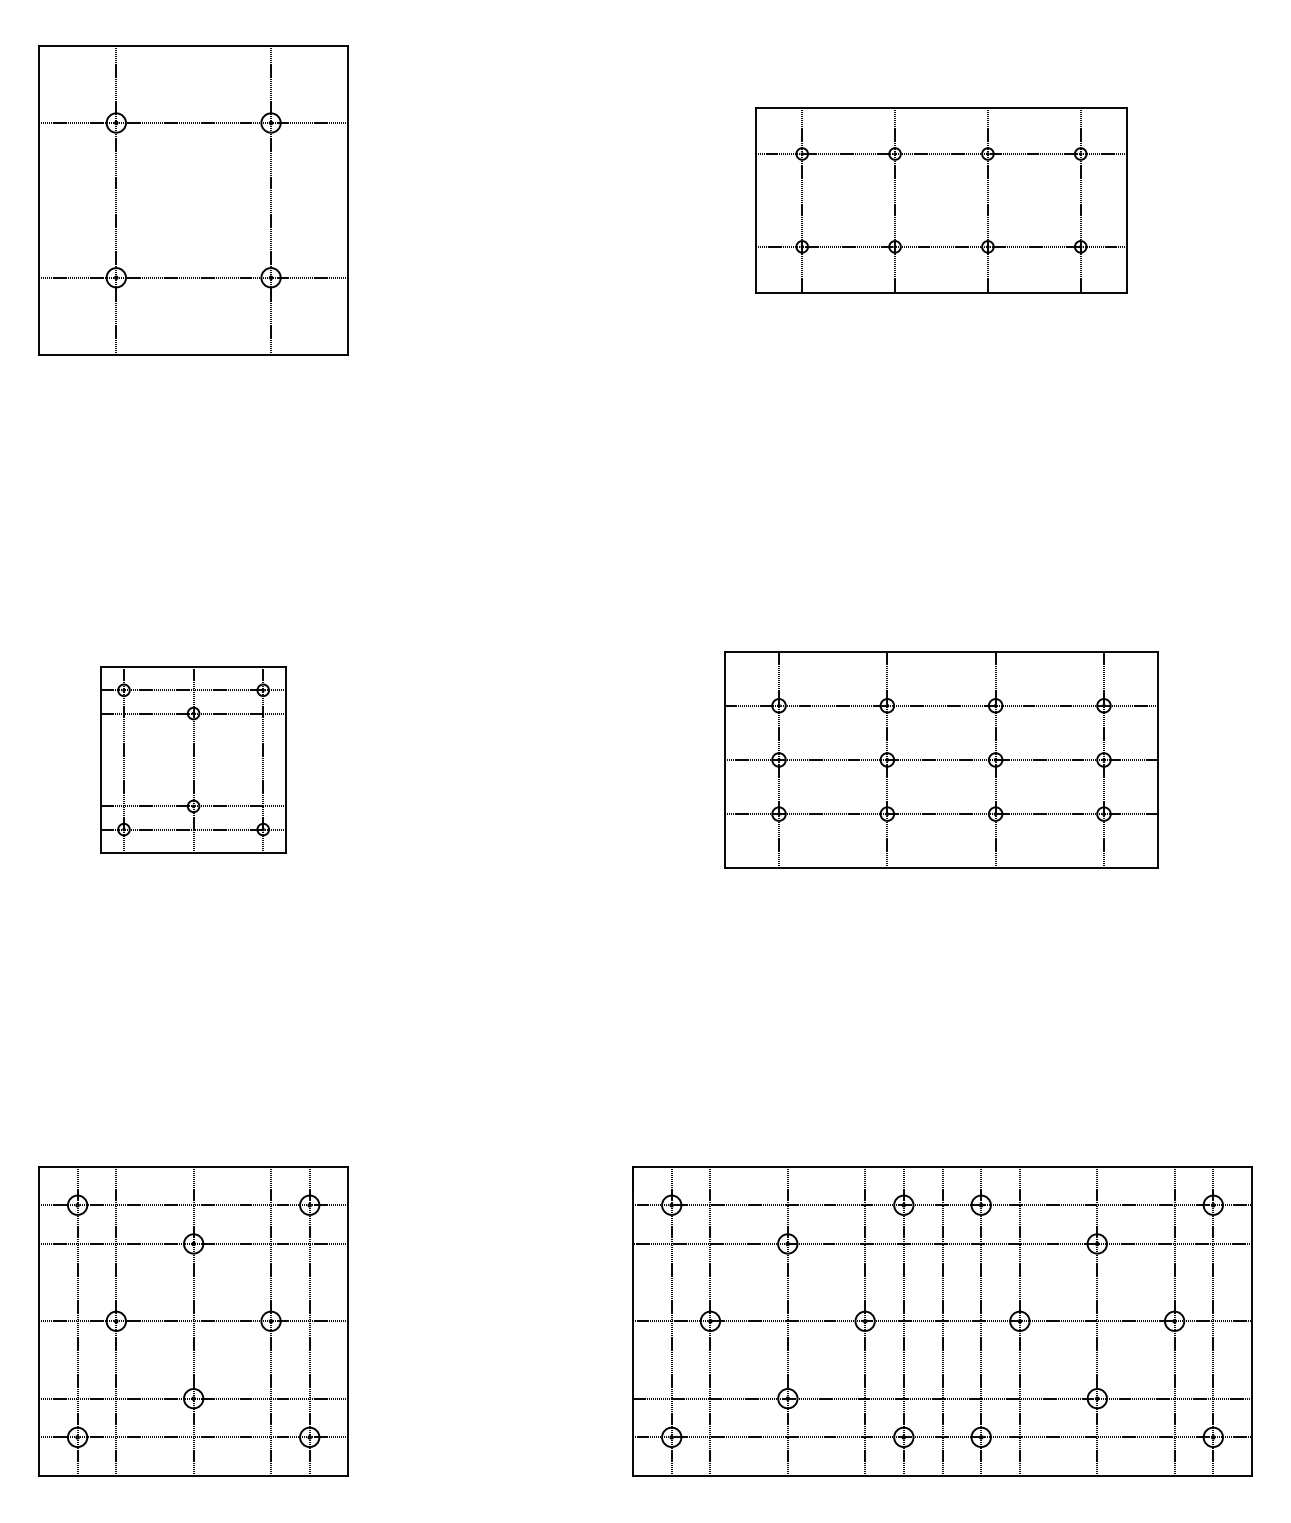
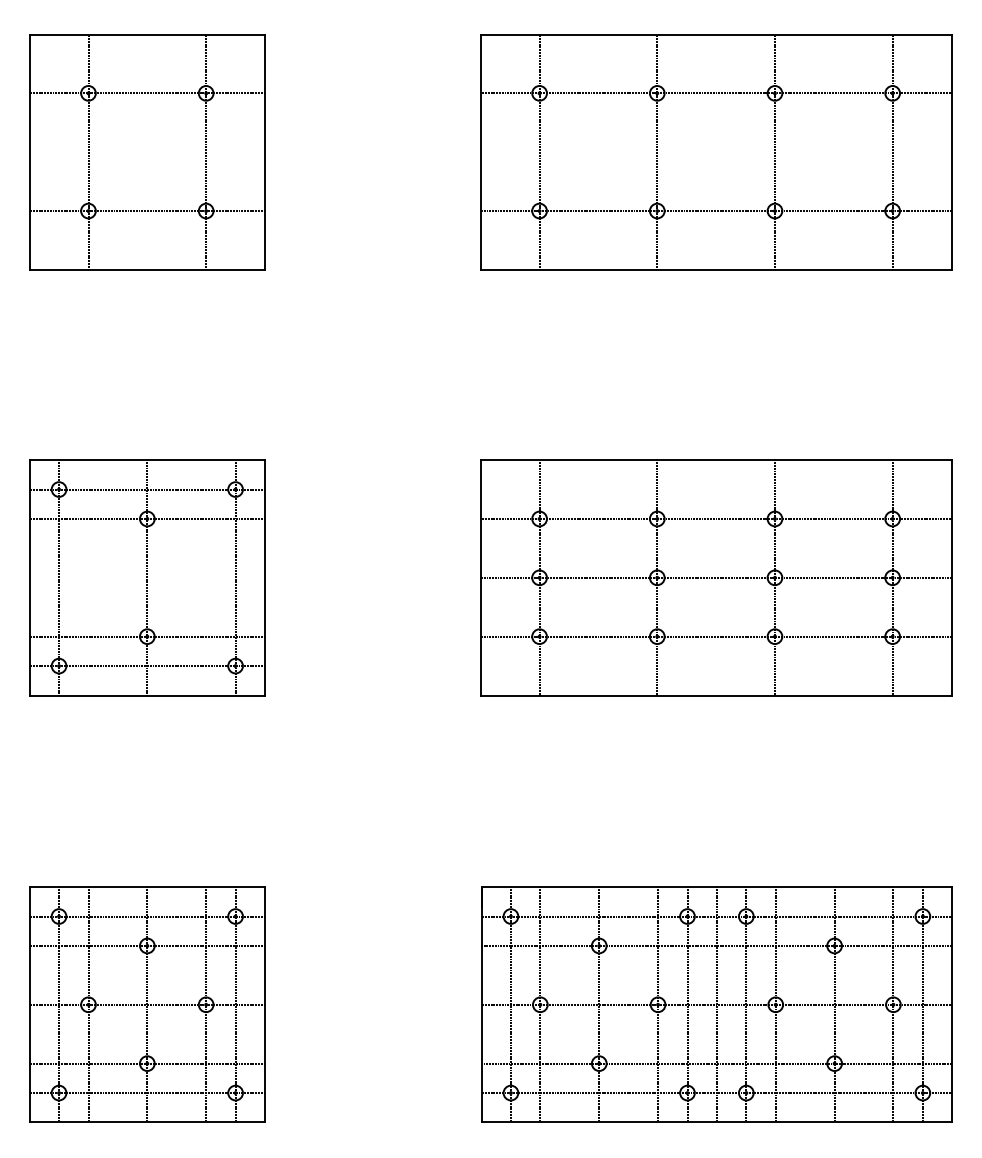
part: (941, 200) -> (716, 152), size x1.67
part: (193, 759) -> (147, 577), size x1.67
part: (941, 759) -> (716, 577), size x1.43

